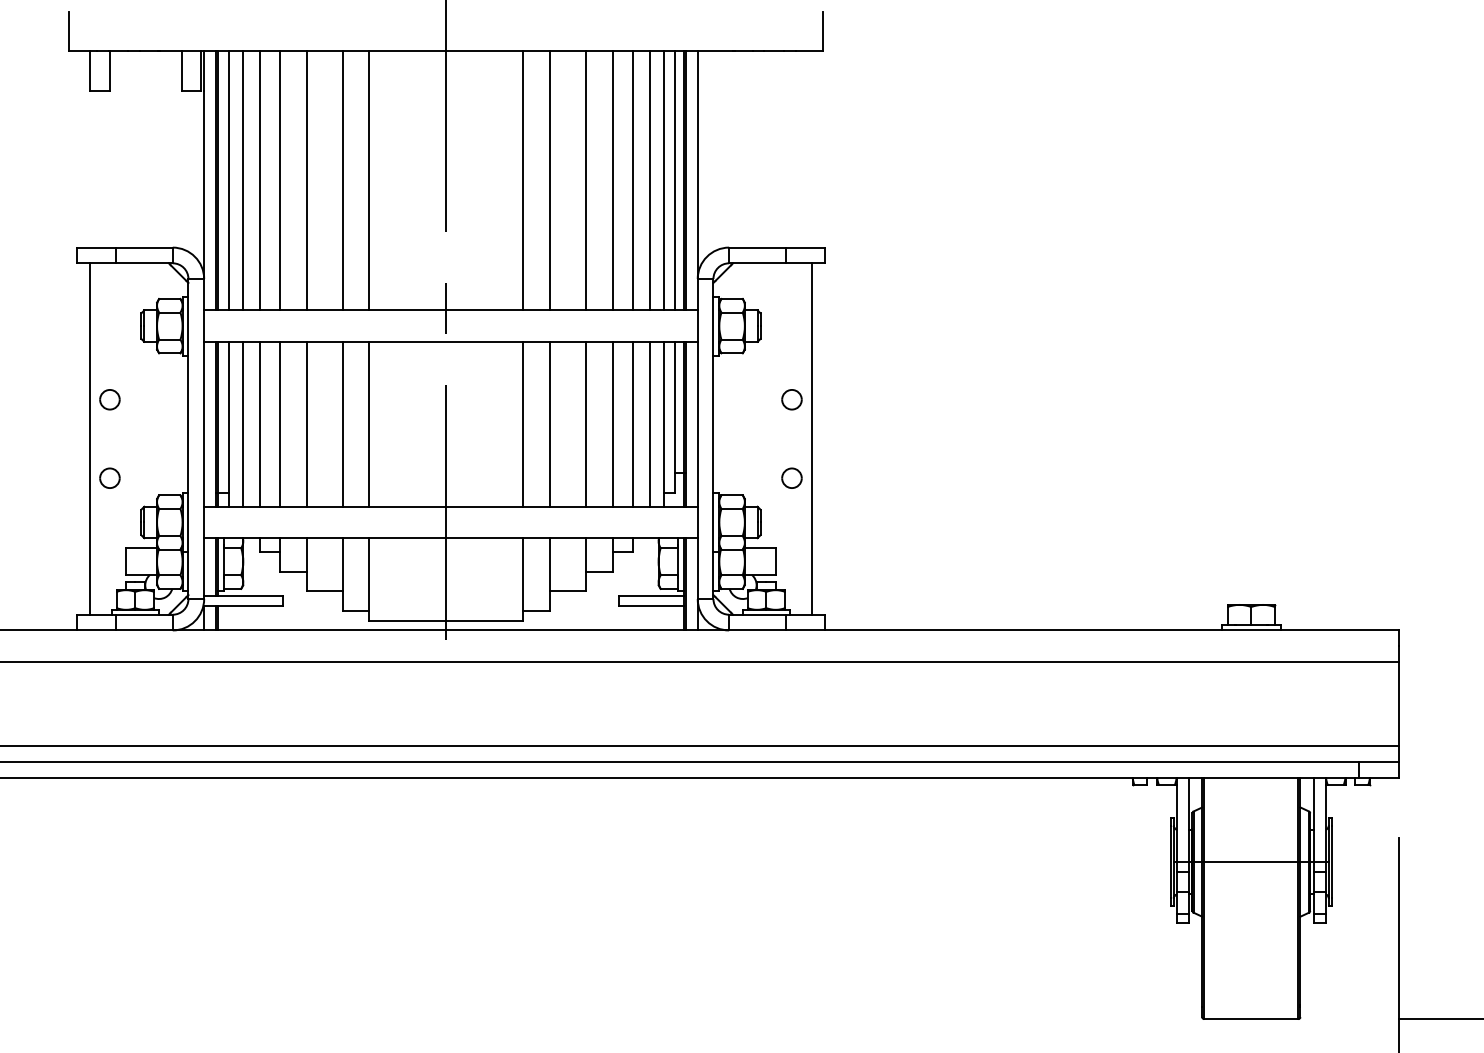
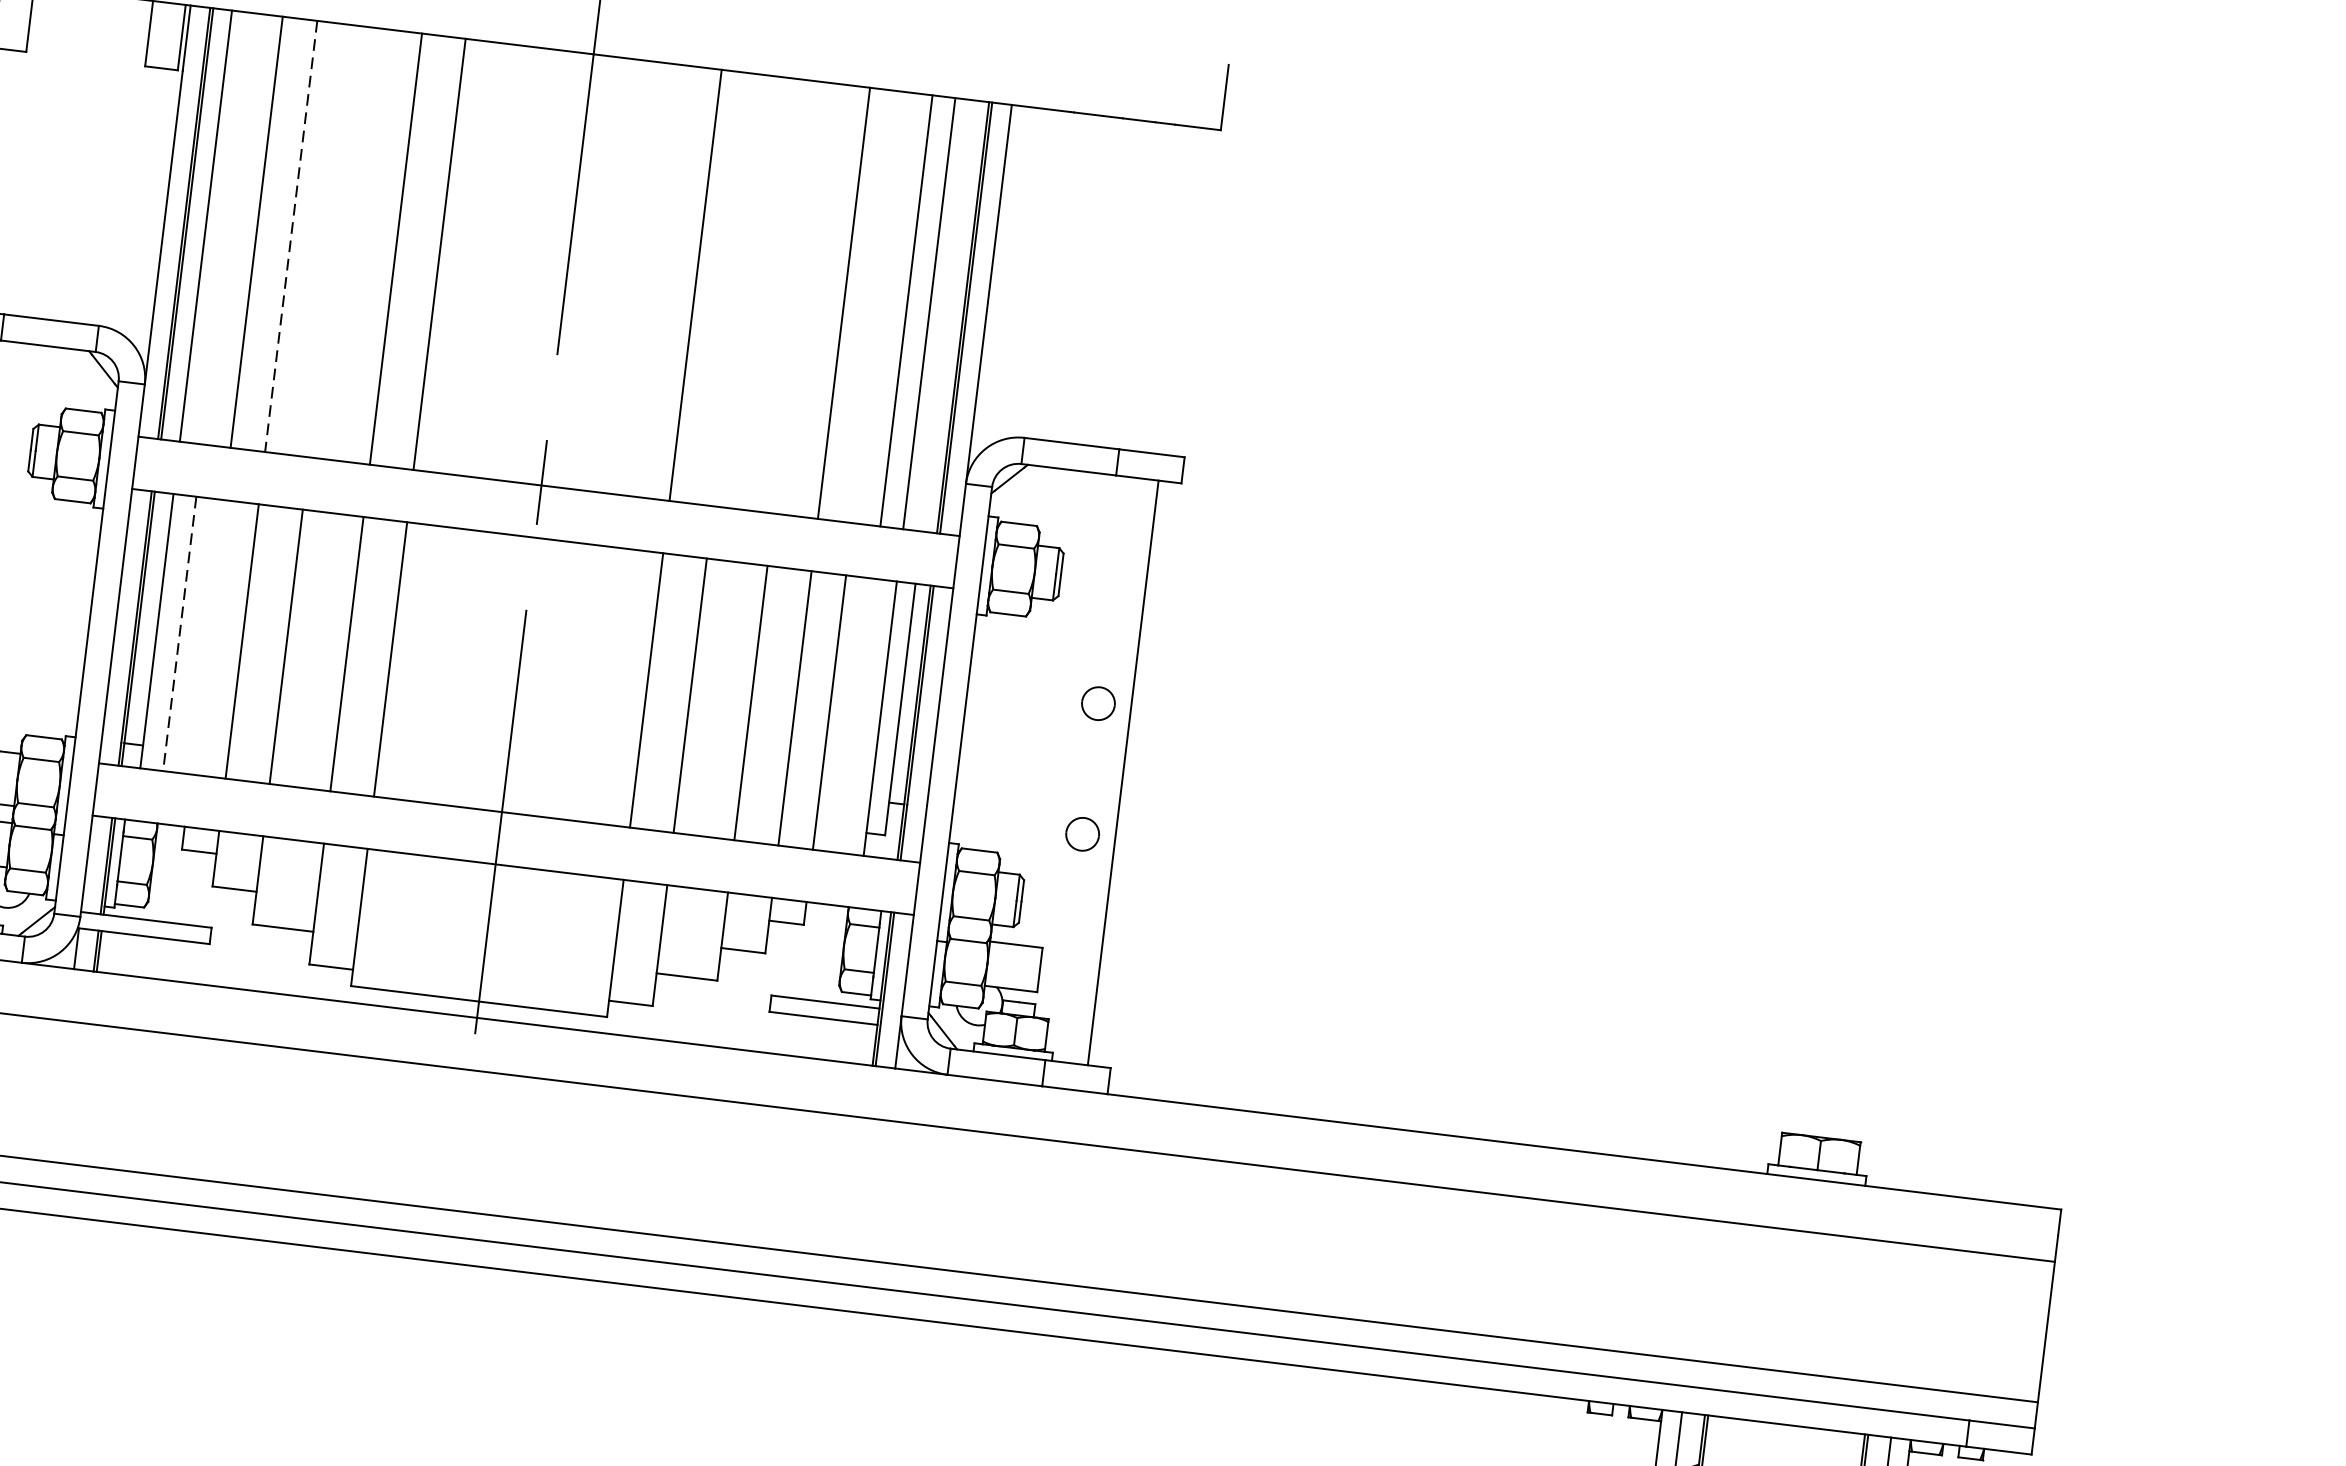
line: (242, 180) -> (228, 228), removed
line: (280, 180) -> (291, 235), solid -> dashed
line: (306, 180) -> (334, 241), removed
line: (549, 180) -> (739, 290), removed
line: (586, 180) -> (800, 297), removed
line: (633, 180) -> (878, 306), removed
line: (675, 180) -> (948, 315), removed
line: (259, 423) -> (207, 635), removed
line: (650, 423) -> (858, 714), removed
line: (242, 424) -> (179, 634), solid -> dashed

